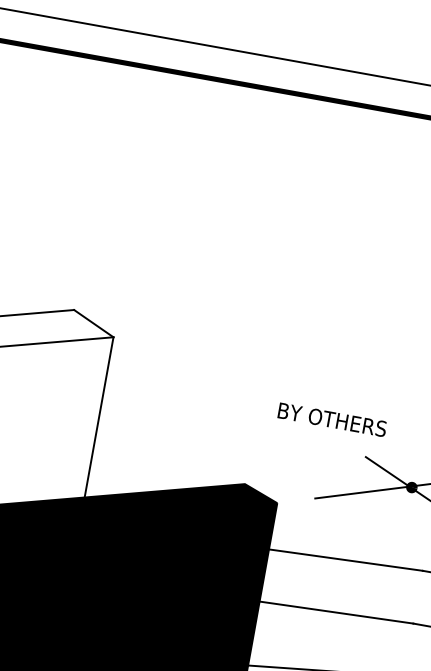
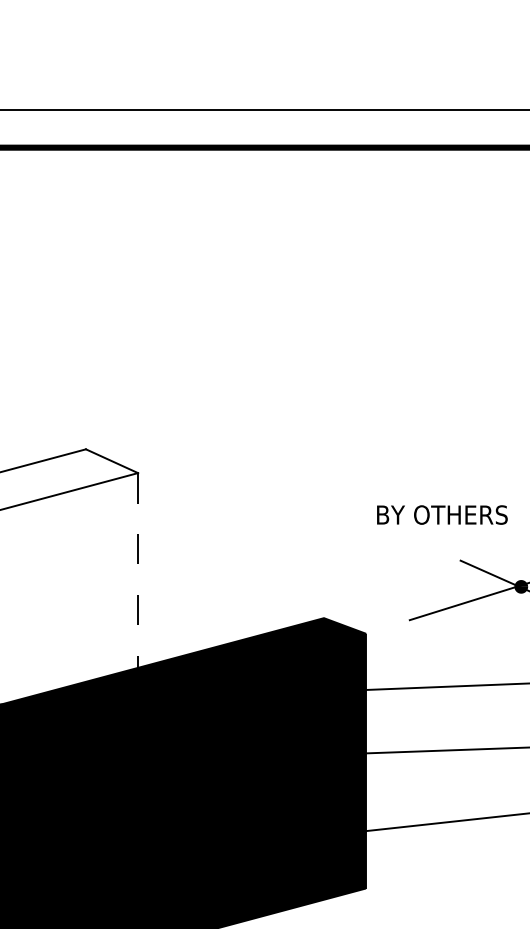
line: (99, 417) -> (138, 570), solid -> dashed
text: (332, 419) -> (442, 514), moved

